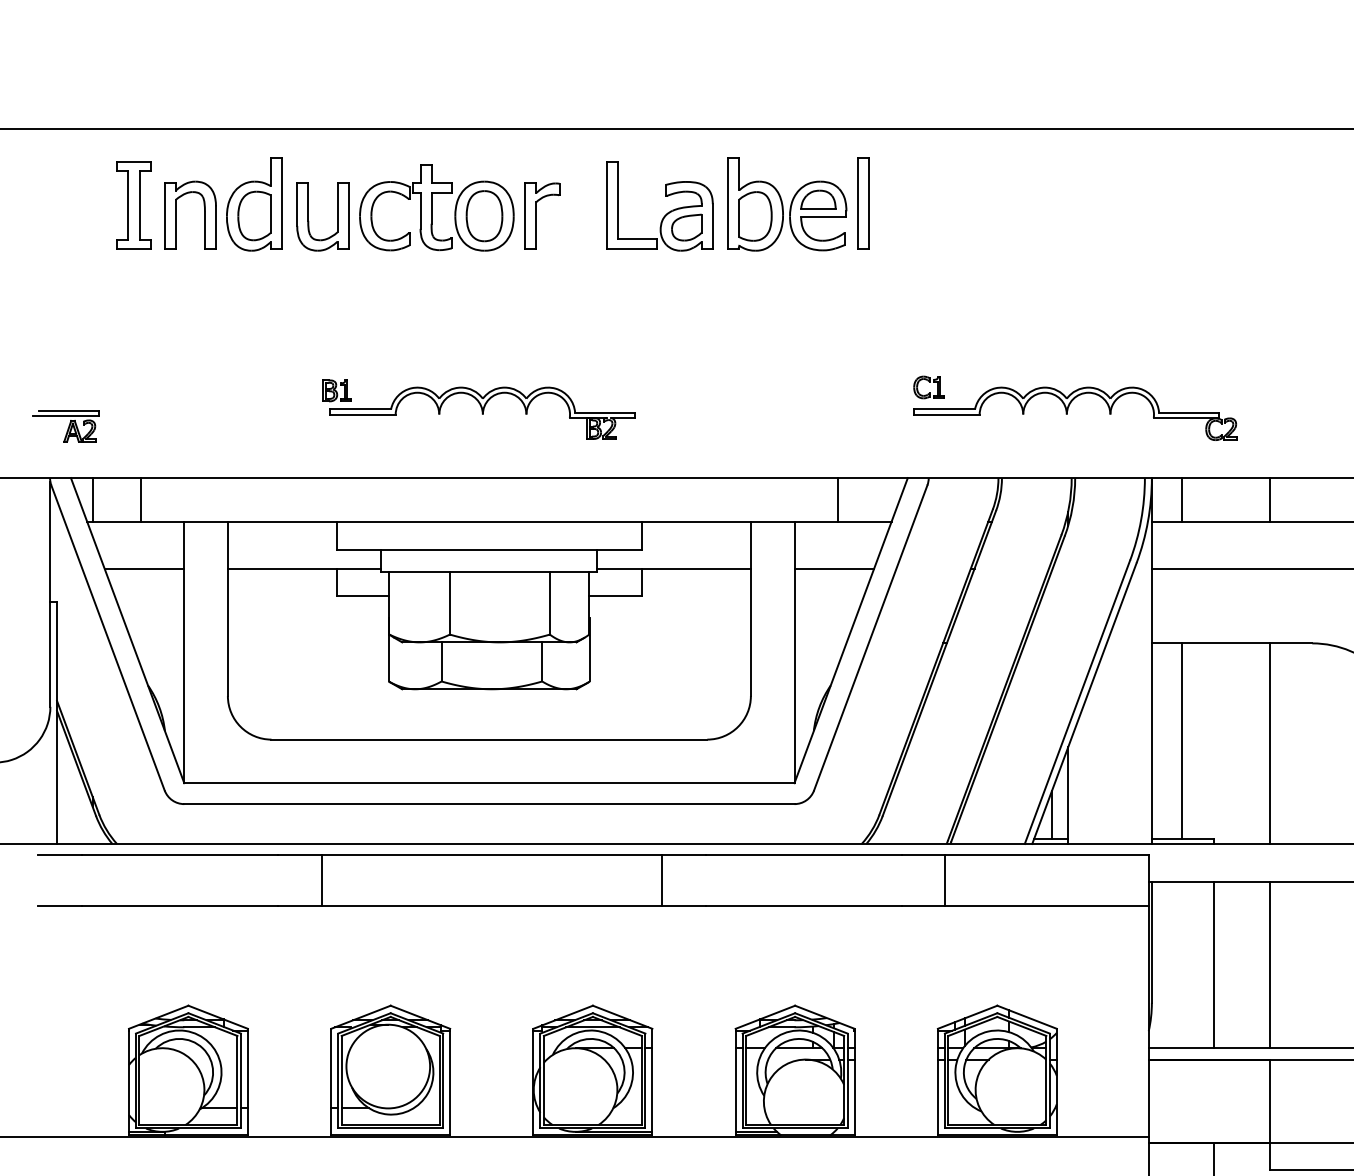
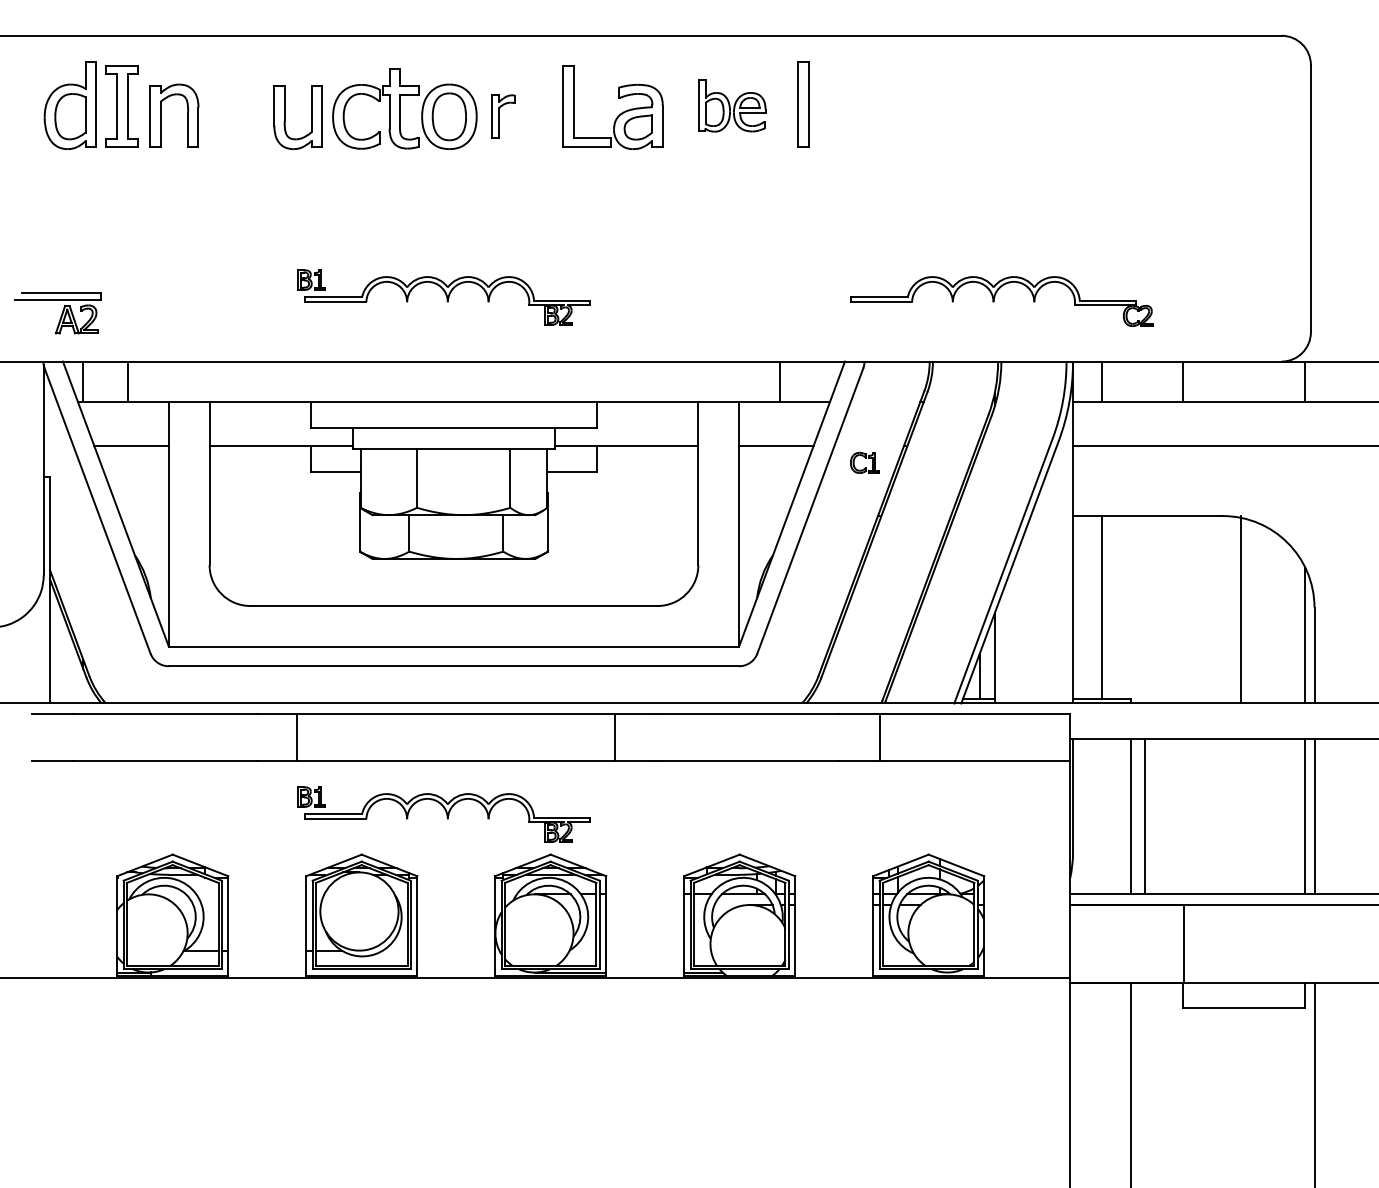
part: (253, 204) -> (69, 105), moved
part: (787, 204) -> (732, 105), size x0.6
part: (542, 215) -> (503, 116), size x0.7
part: (928, 387) -> (864, 462), moved
part: (66, 426) -> (58, 313), size x1.4
line: (1270, 743) -> (1241, 609), moved
part: (478, 962) -> (443, 814), added
line: (1270, 964) -> (1145, 816), moved

